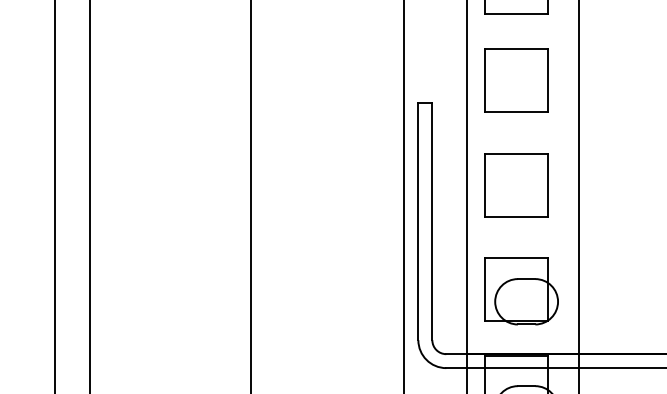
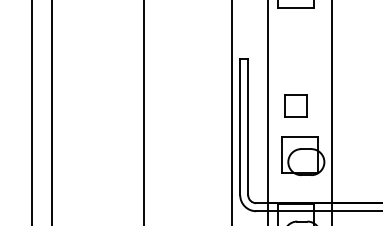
part: (514, 79) -> (295, 45), removed
part: (514, 183) -> (295, 105), size x0.6
part: (521, 290) -> (303, 155), moved

